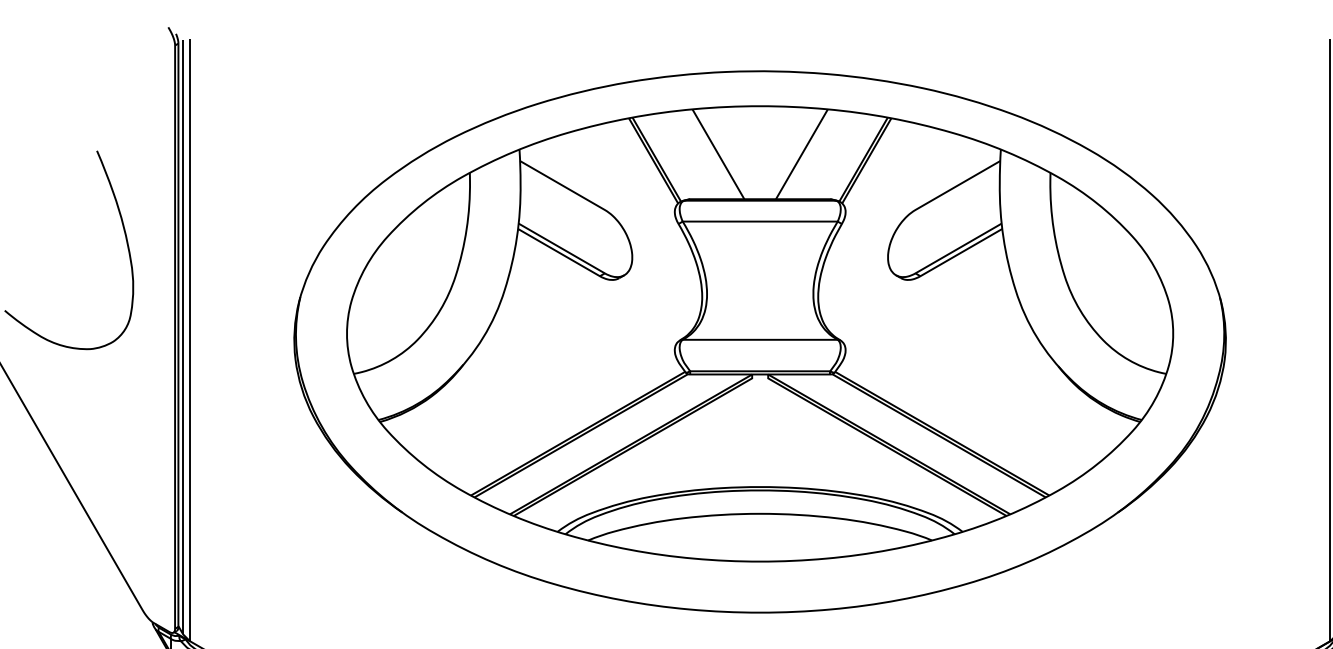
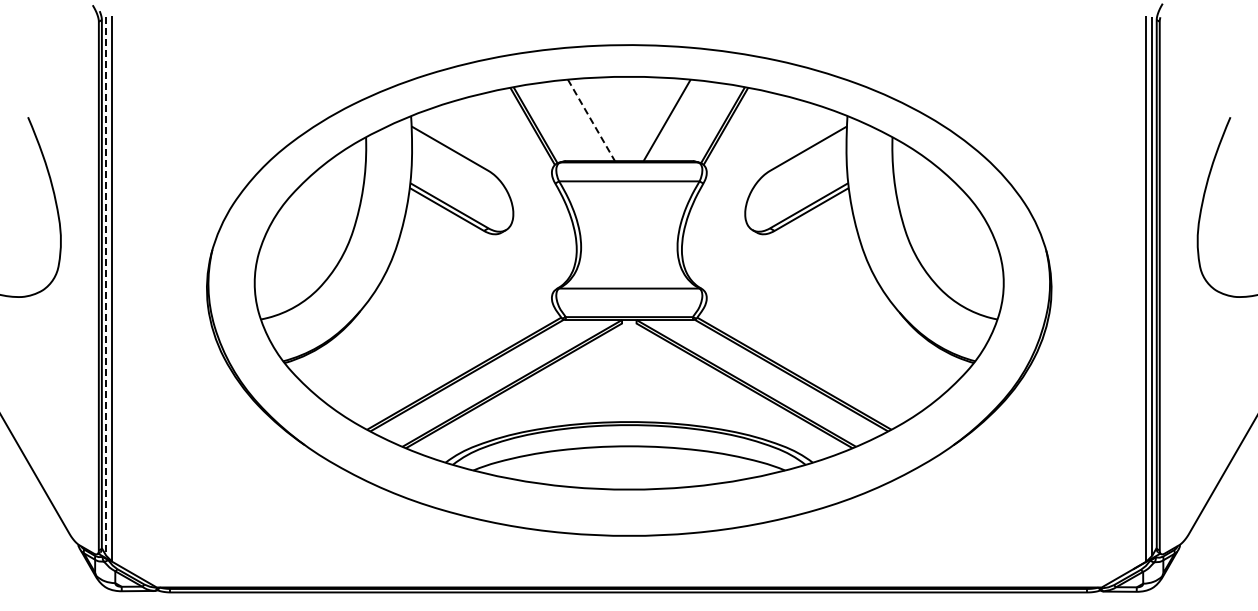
line: (718, 154) -> (591, 120), solid -> dashed
line: (183, 337) -> (106, 286), solid -> dashed

